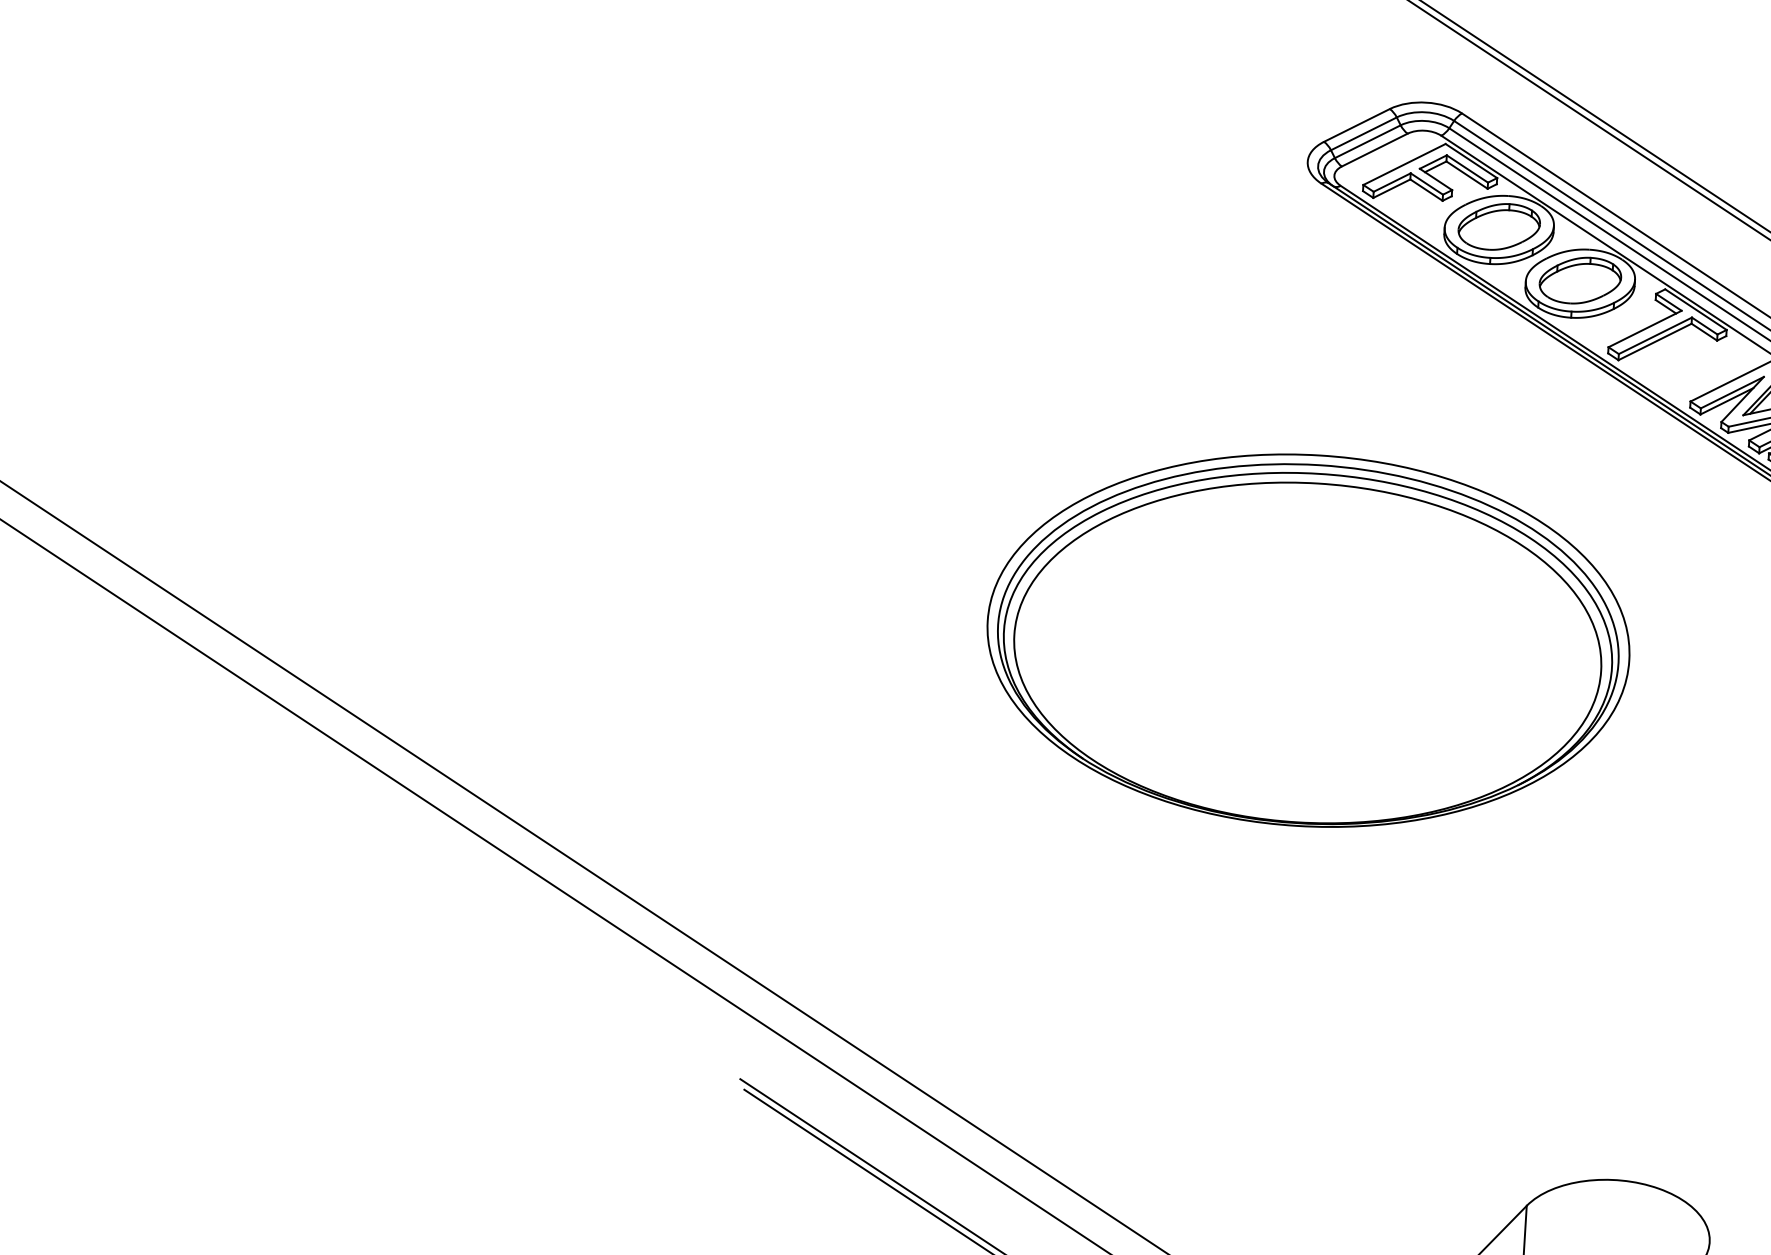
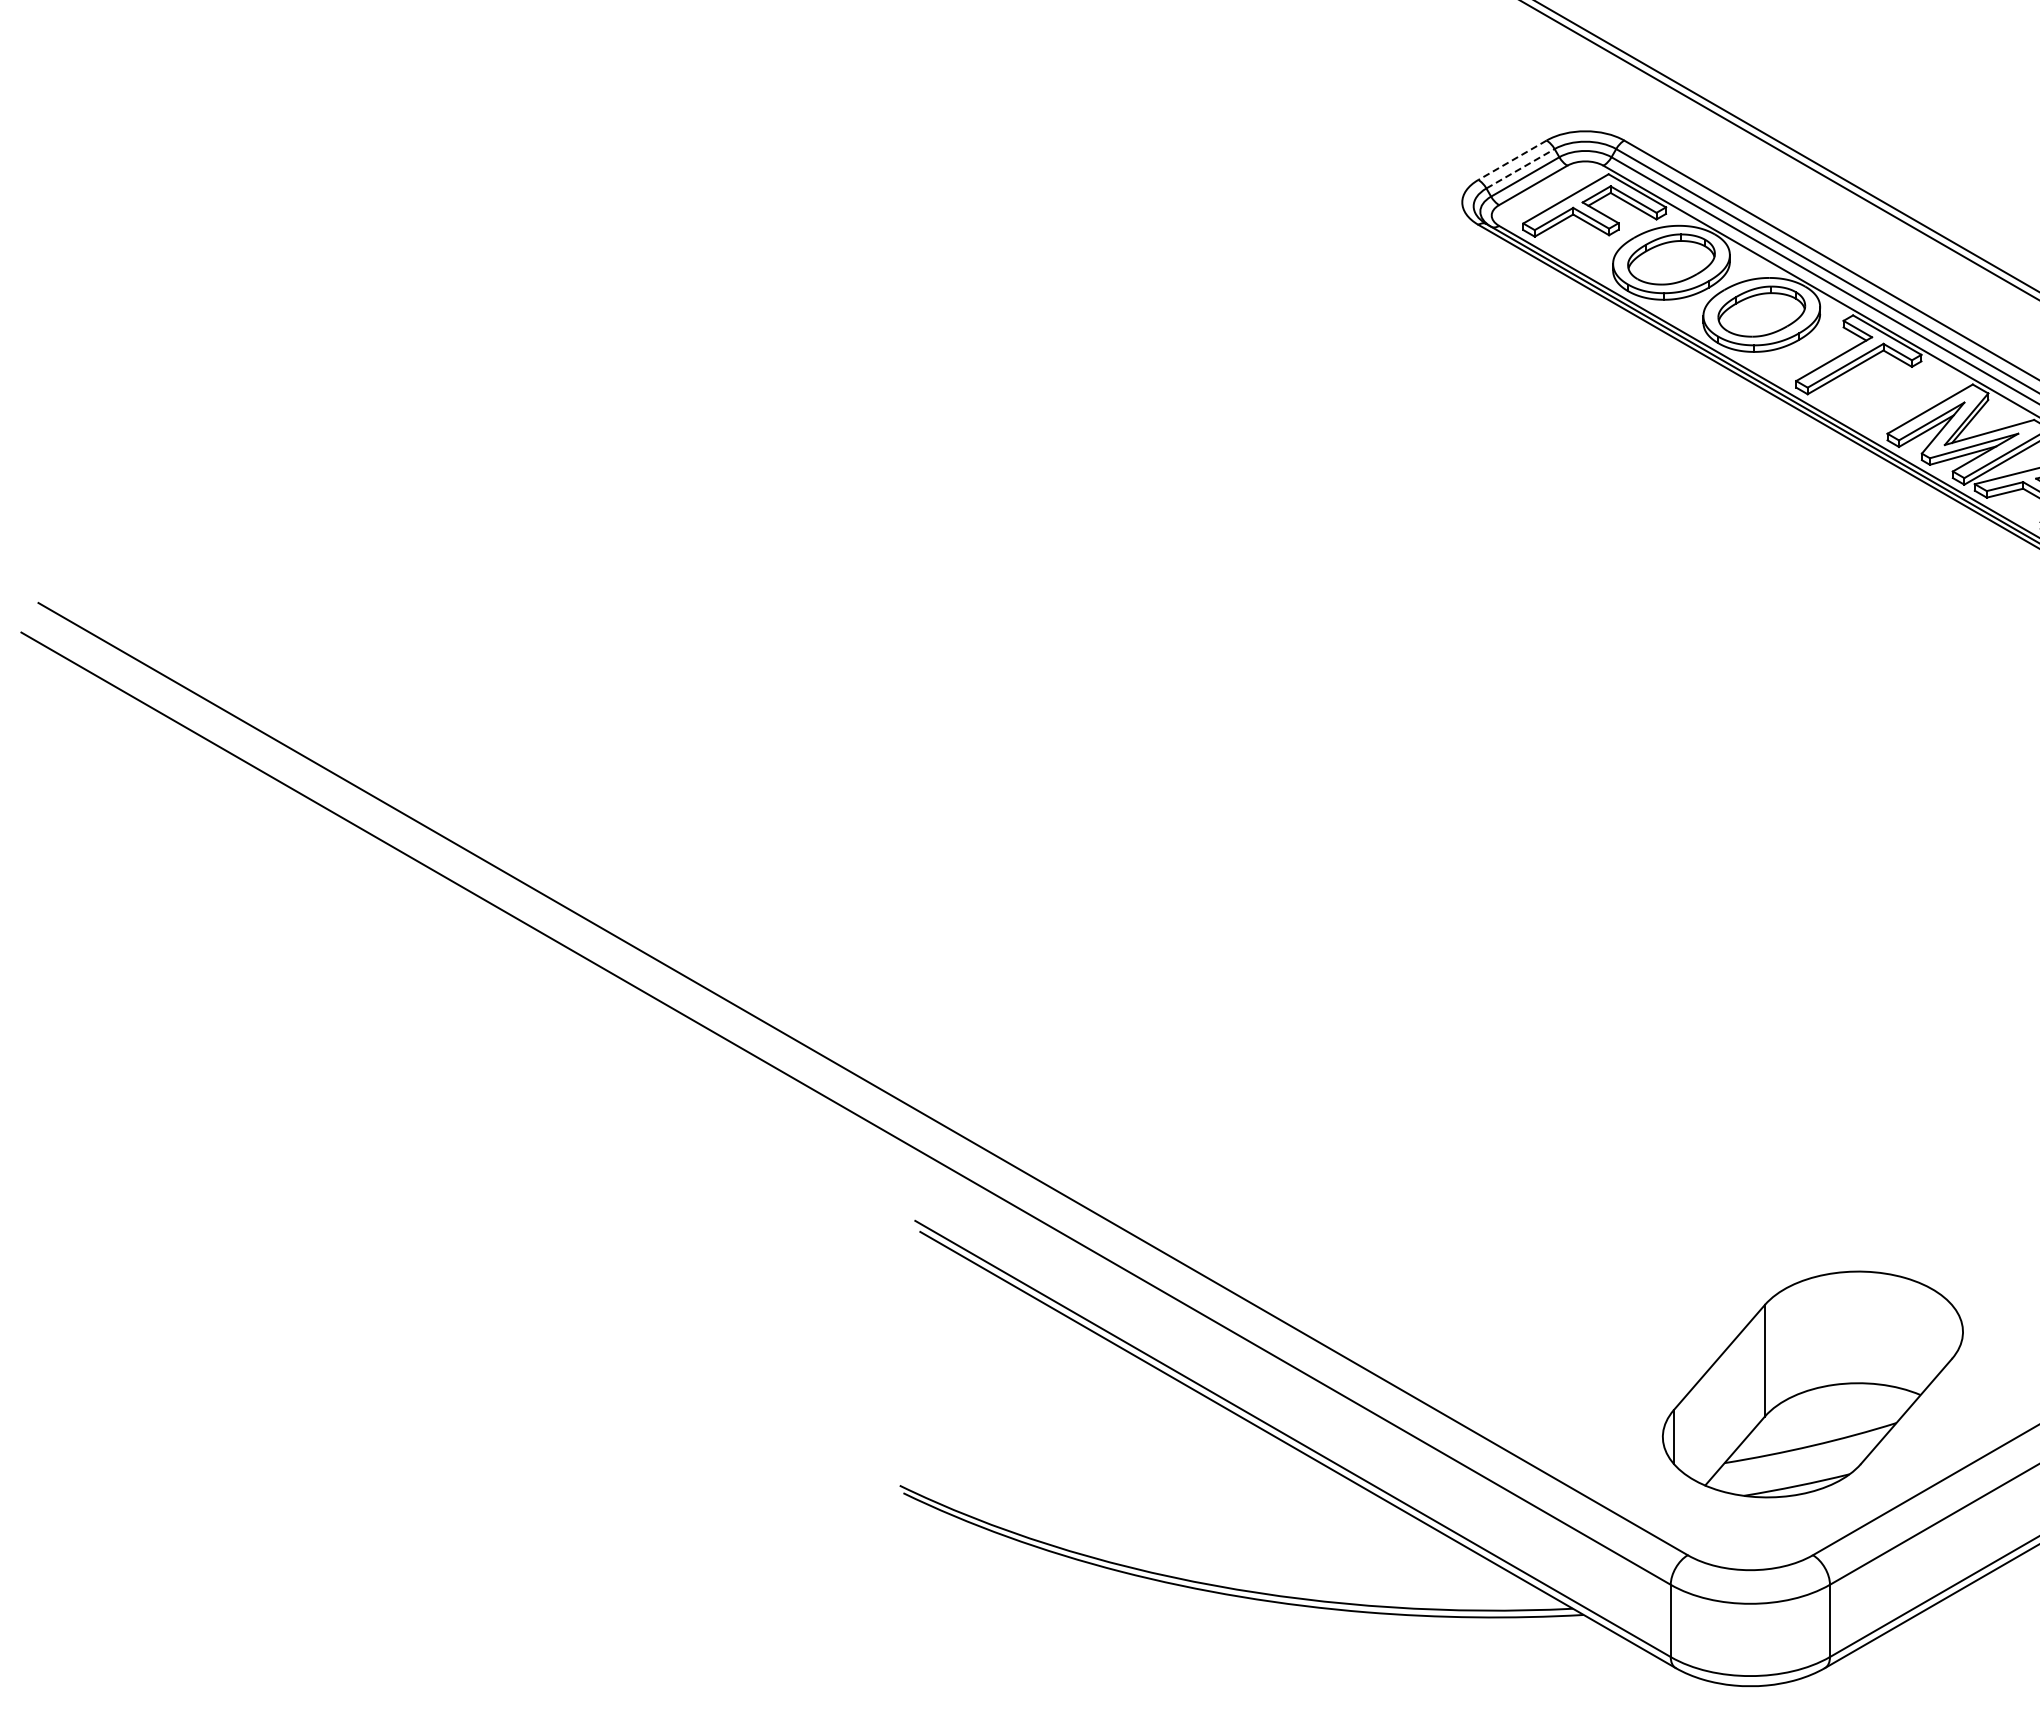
line: (1356, 125) -> (1512, 160), solid -> dashed
line: (1363, 133) -> (1520, 168), solid -> dashed
part: (1308, 640) -> (1494, 714), removed

